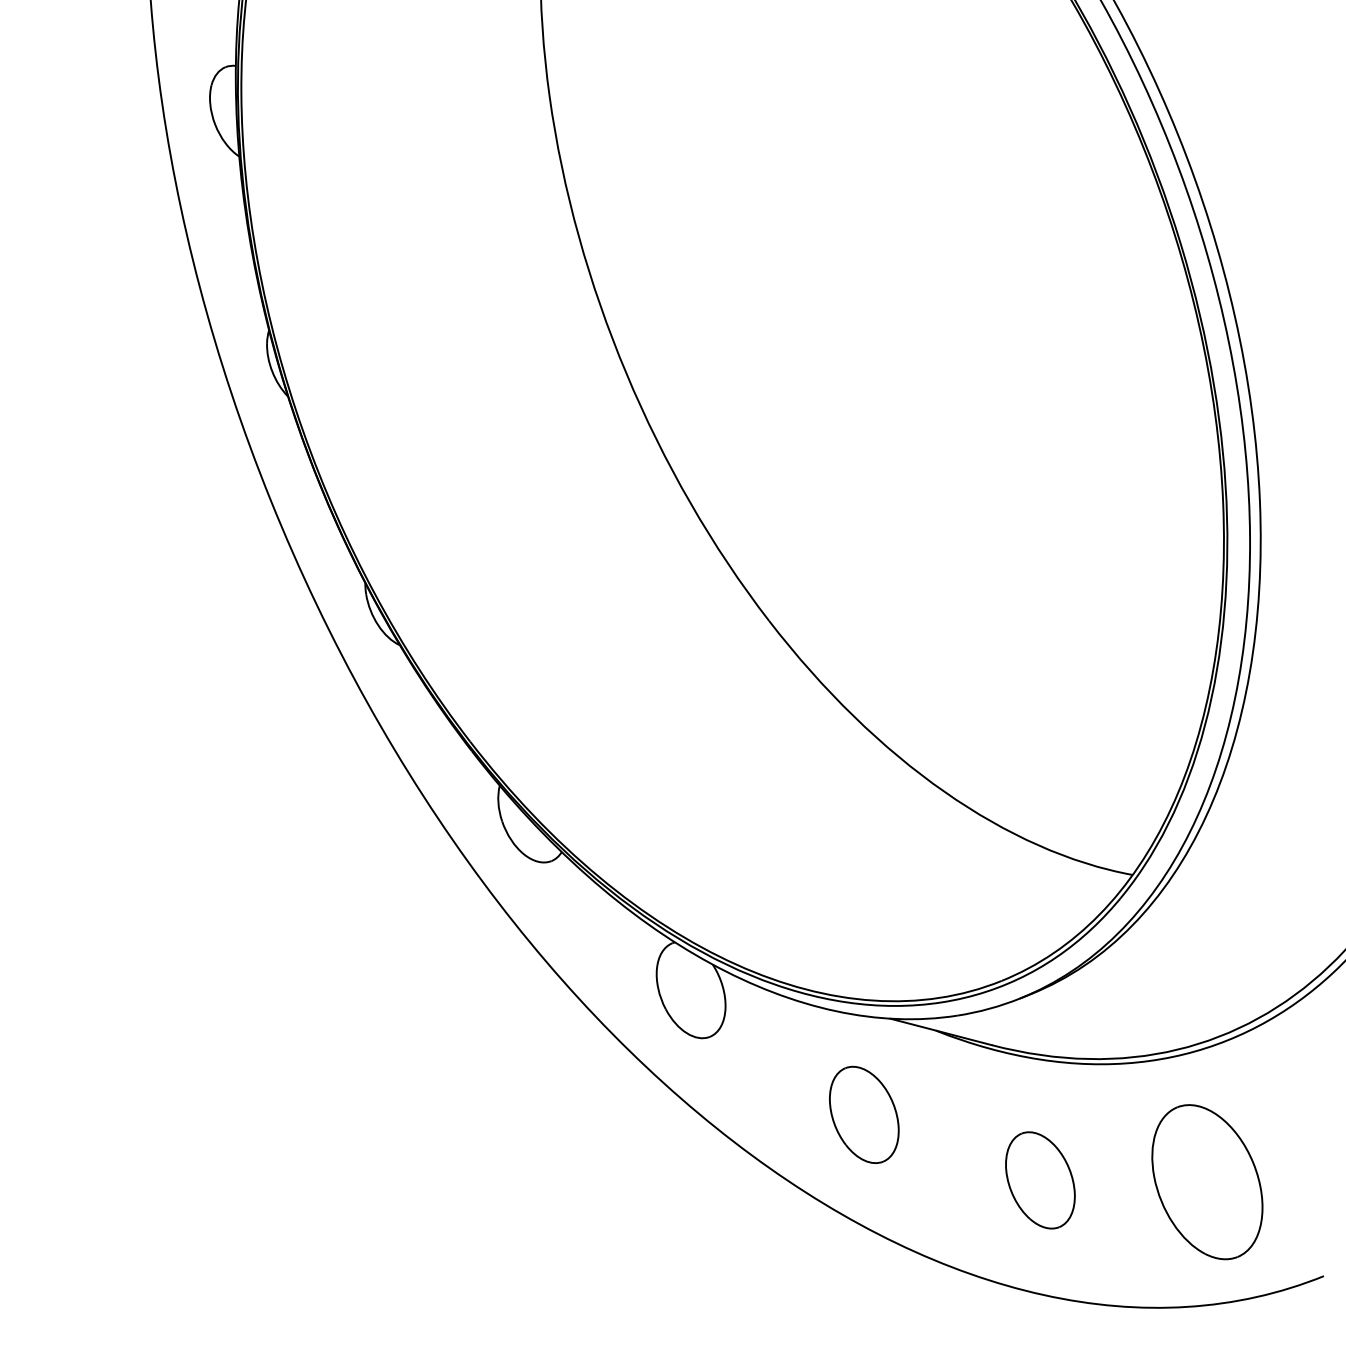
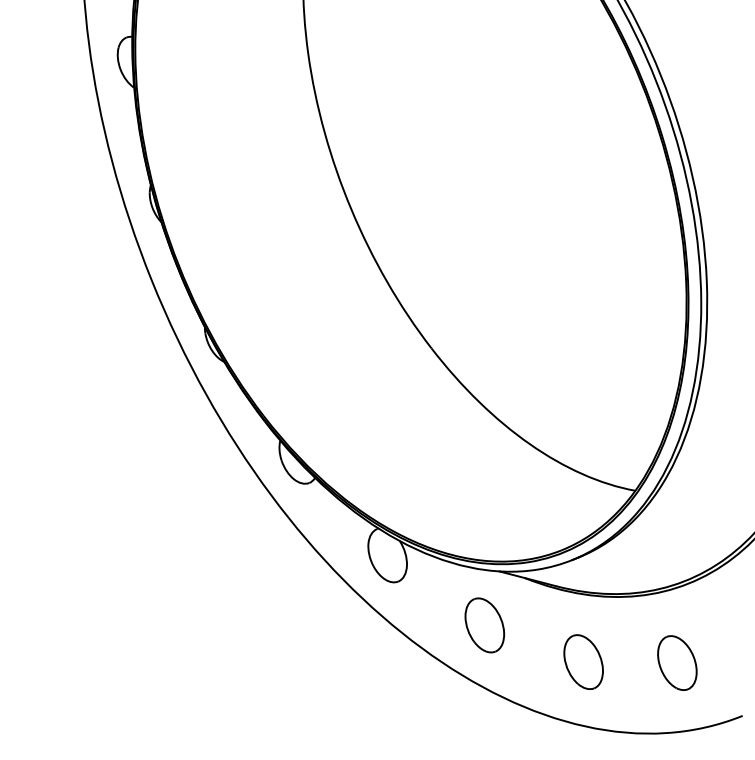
part: (1207, 1181) -> (677, 662), size x0.62

